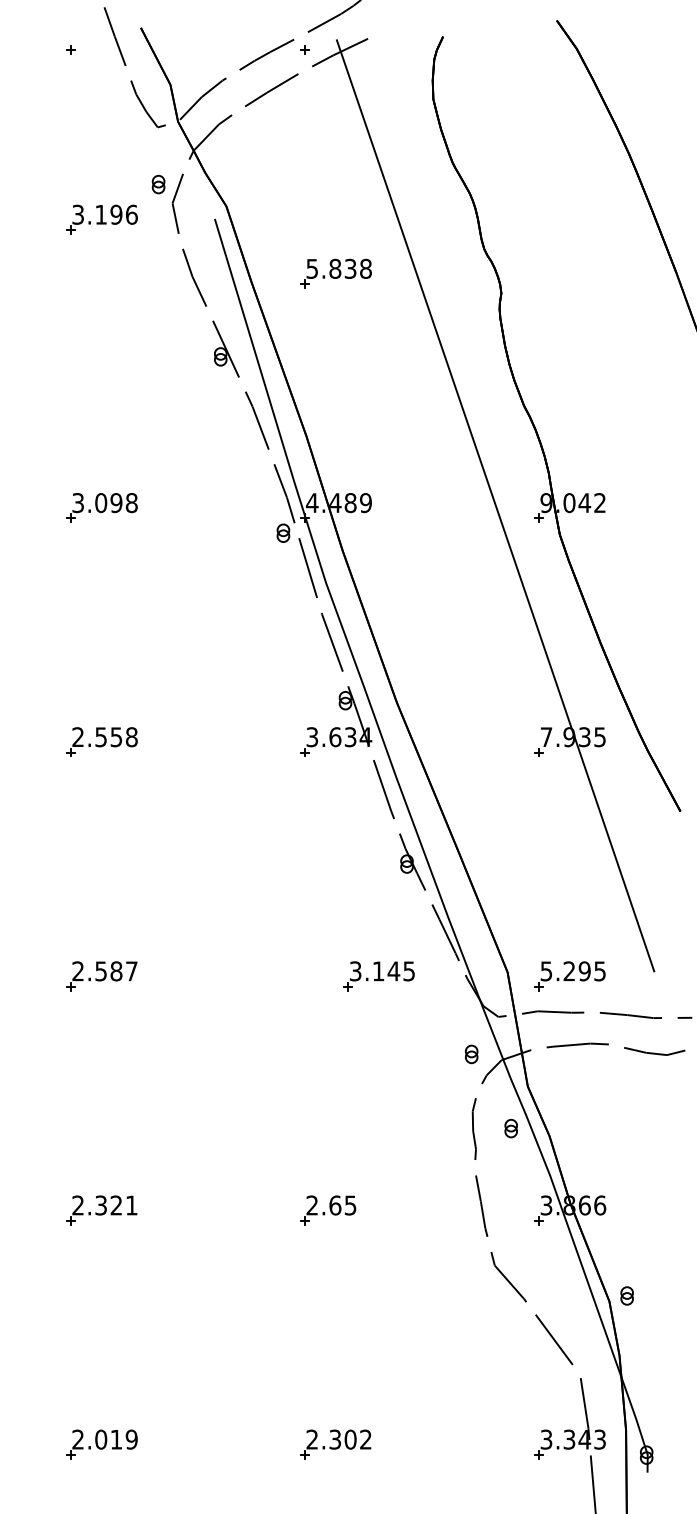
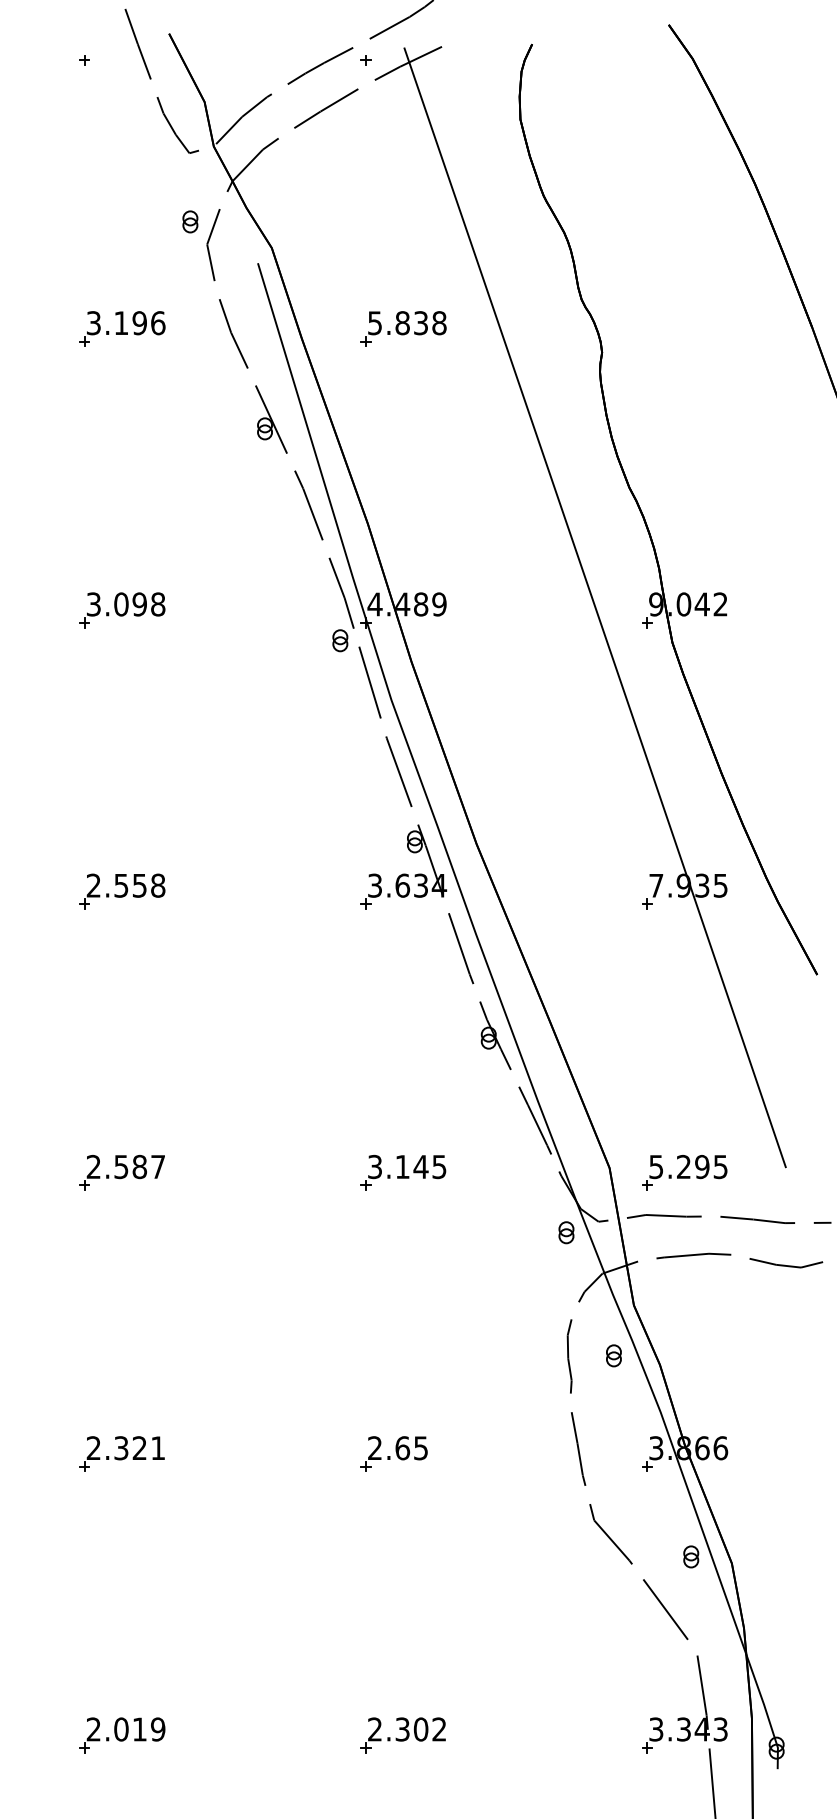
part: (102, 219) -> (122, 328), moved
part: (379, 975) -> (403, 1172), moved
part: (471, 1054) -> (566, 1232), moved
part: (627, 1295) -> (691, 1556), moved

